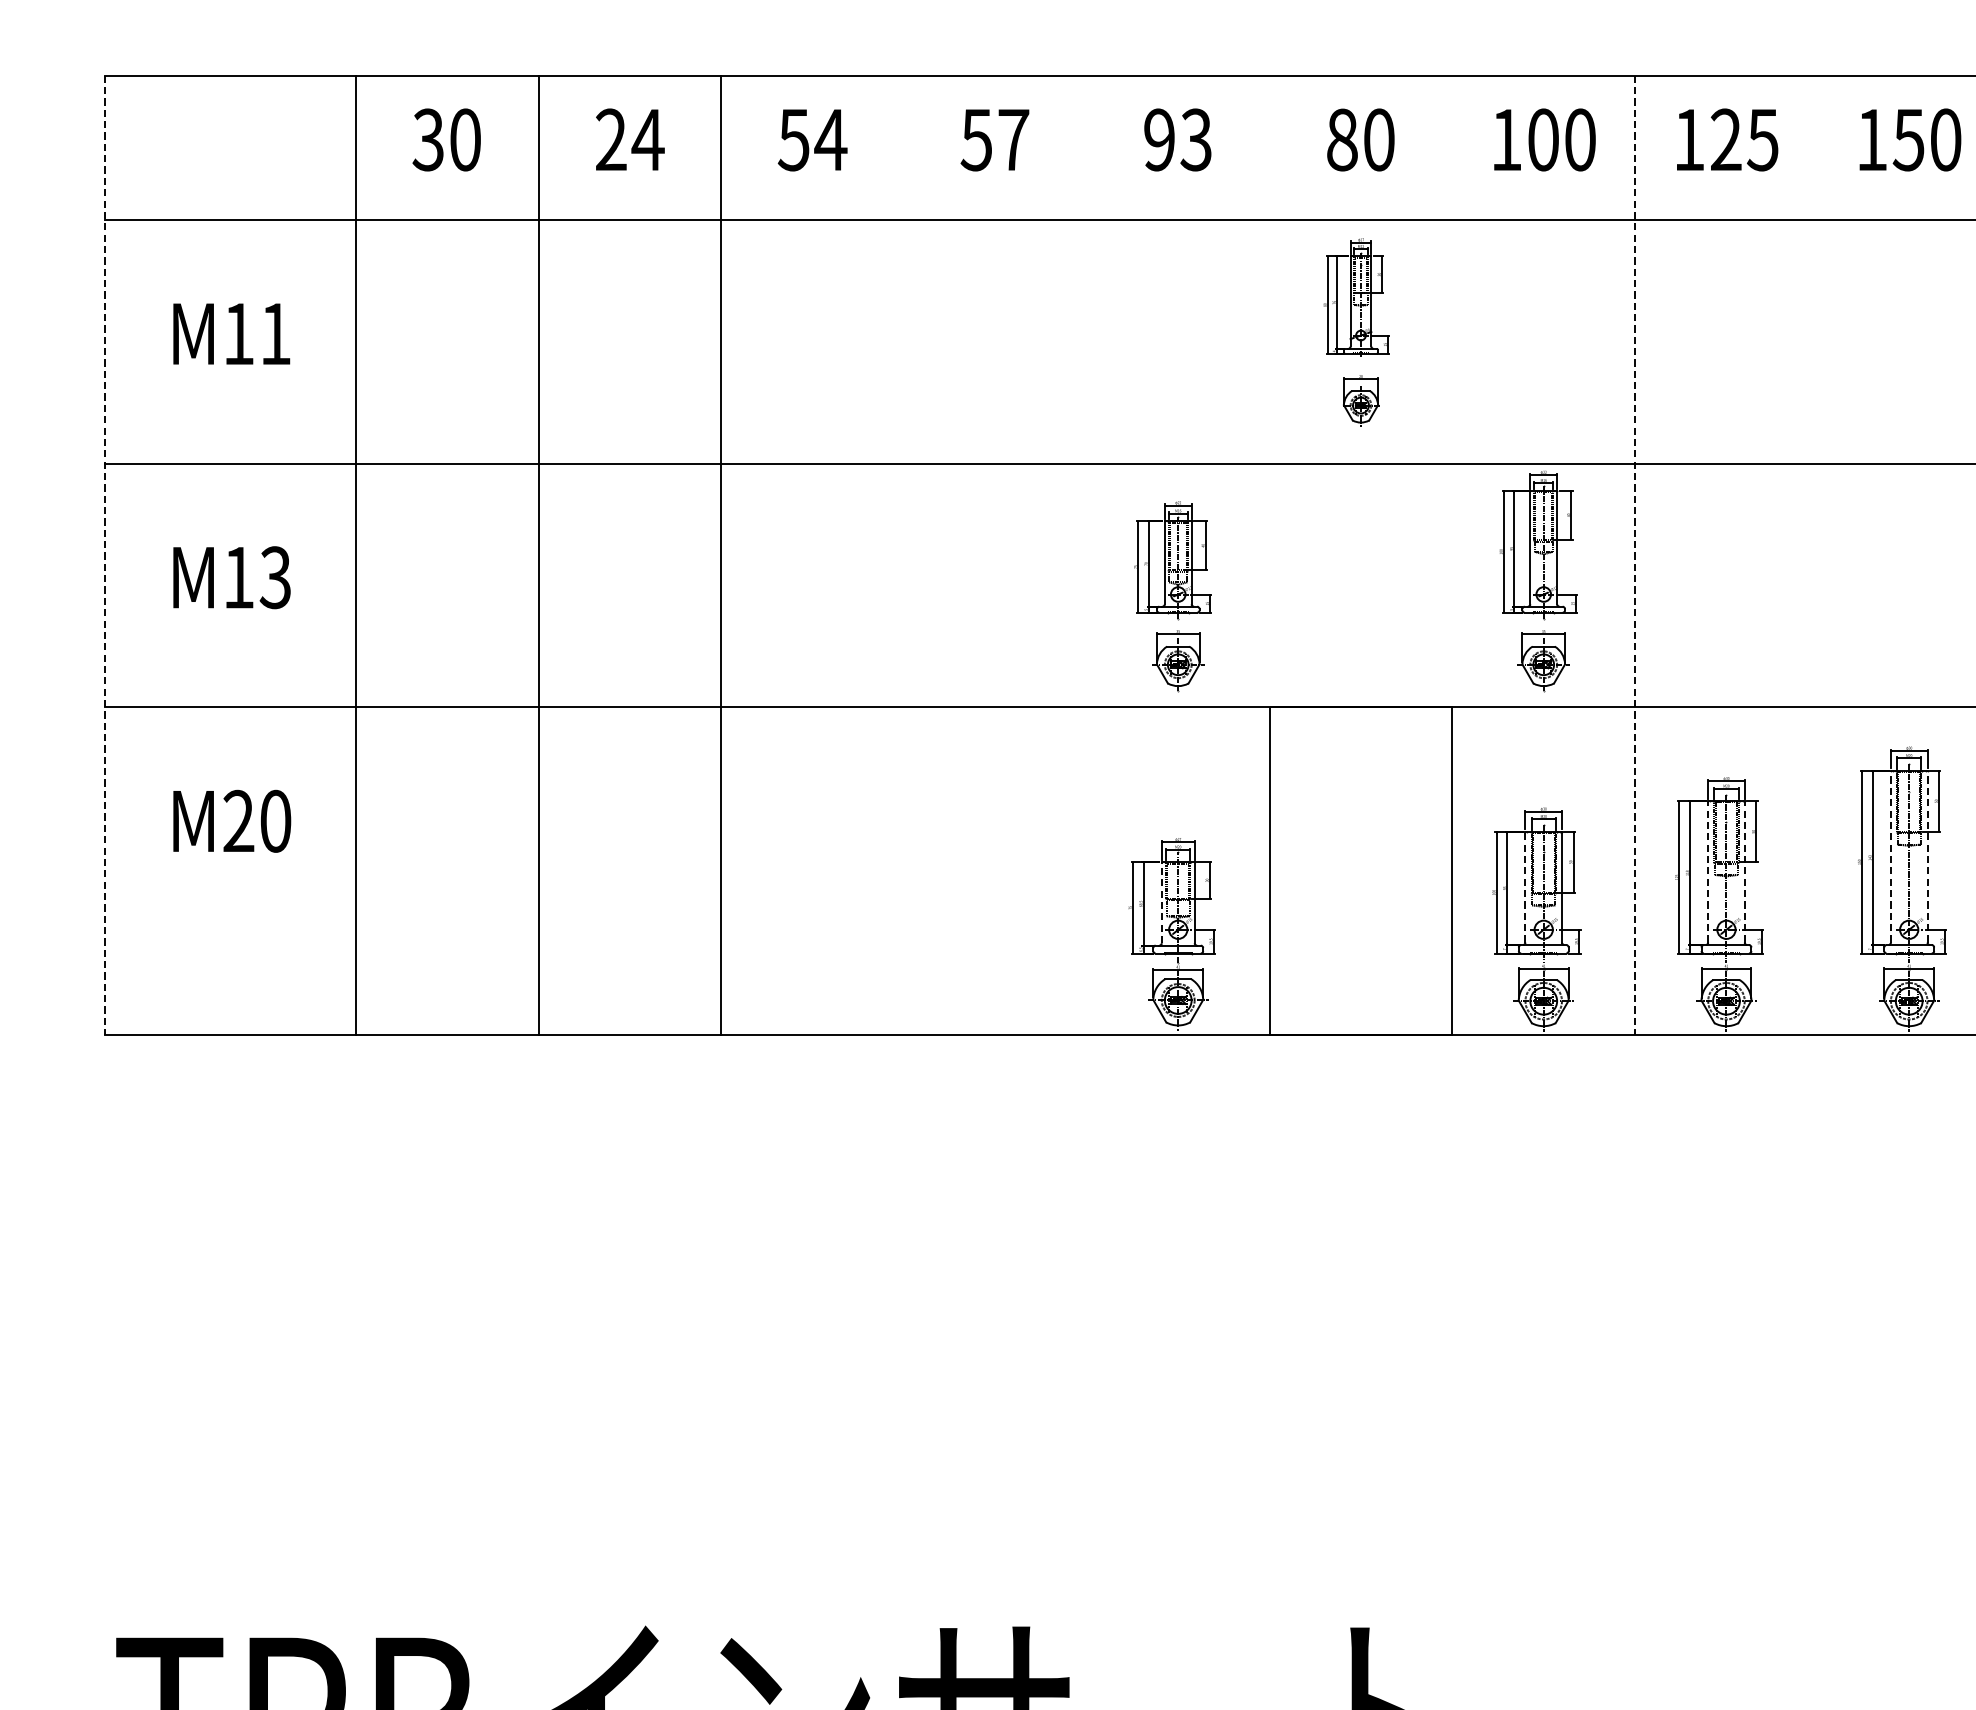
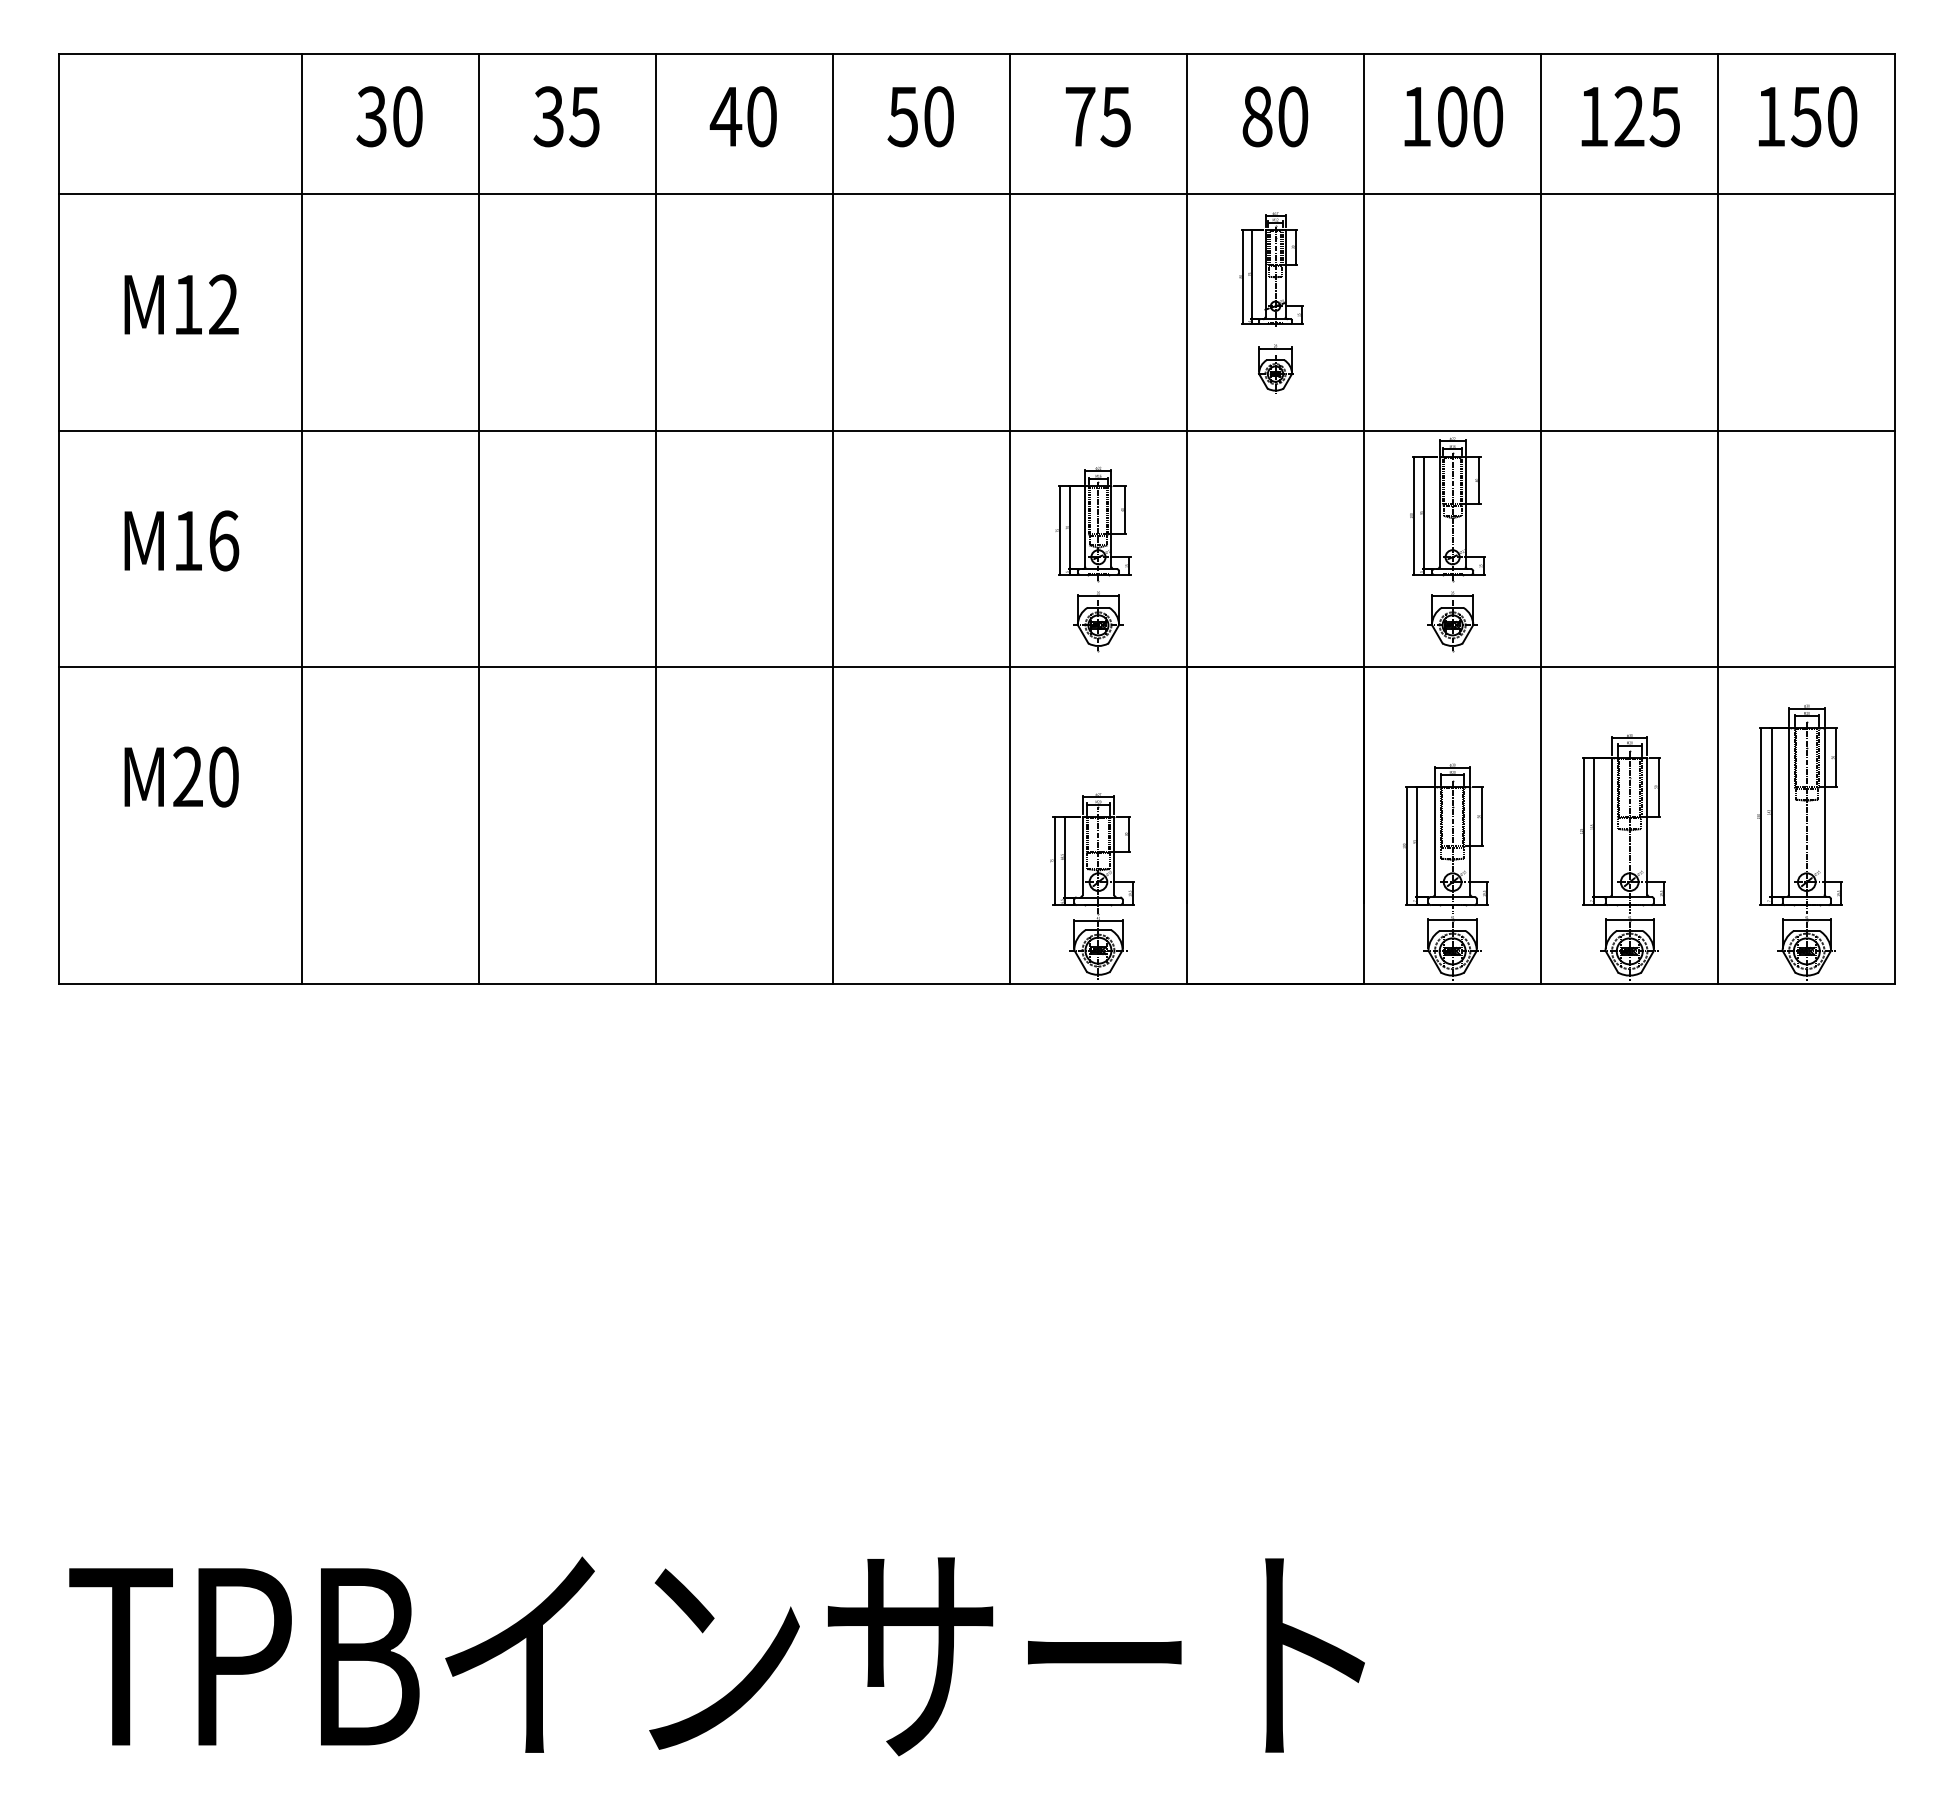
text: (629, 139) -> (566, 116), 24 -> 35
text: (811, 139) -> (743, 116), 54 -> 40
text: (1014, 139) -> (939, 116), 57 -> 50
text: (1177, 139) -> (1097, 116), 93 -> 75
text: (275, 333) -> (223, 304), M11 -> M12
line: (1270, 513) -> (1187, 478), added
line: (1452, 513) -> (1364, 478), added
line: (105, 555) -> (58, 519), dashed -> solid
line: (903, 555) -> (832, 519), added
line: (1086, 555) -> (1009, 519), added
line: (1635, 555) -> (1541, 519), dashed -> solid
line: (1818, 555) -> (1718, 519), added
text: (275, 577) -> (223, 540), M13 -> M16
line: (1891, 855) -> (1789, 810), dashed -> solid
line: (1927, 855) -> (1824, 810), dashed -> solid
line: (1708, 871) -> (1612, 825), dashed -> solid
line: (1744, 871) -> (1647, 825), dashed -> solid
line: (1525, 886) -> (1434, 840), dashed -> solid
line: (1161, 902) -> (1082, 855), dashed -> solid

